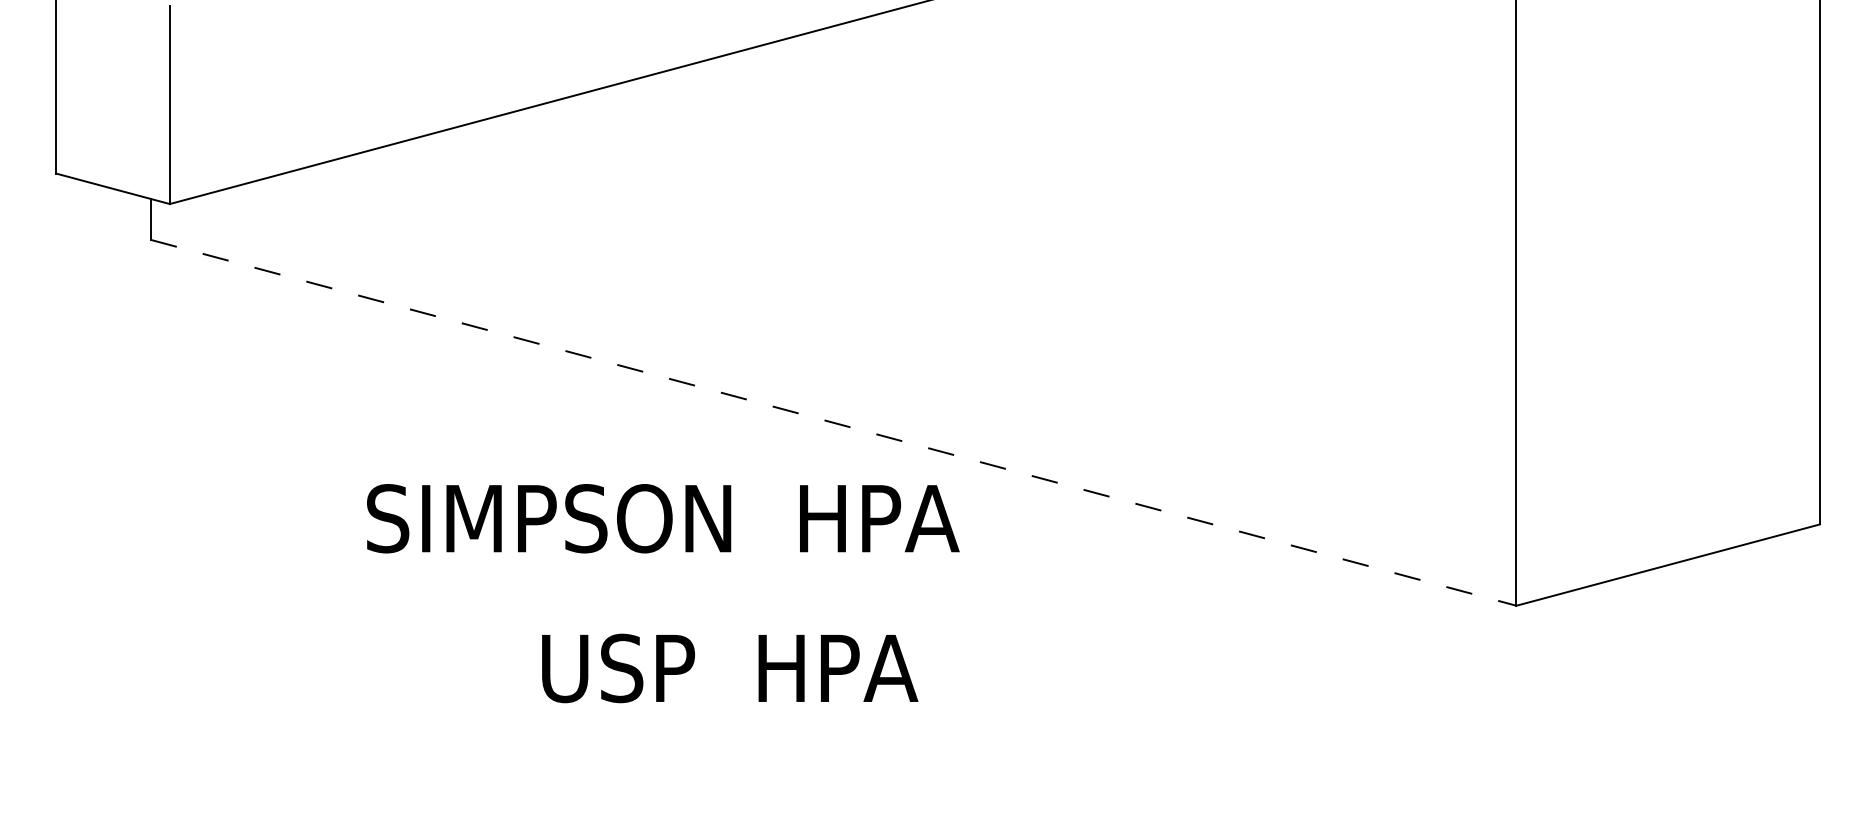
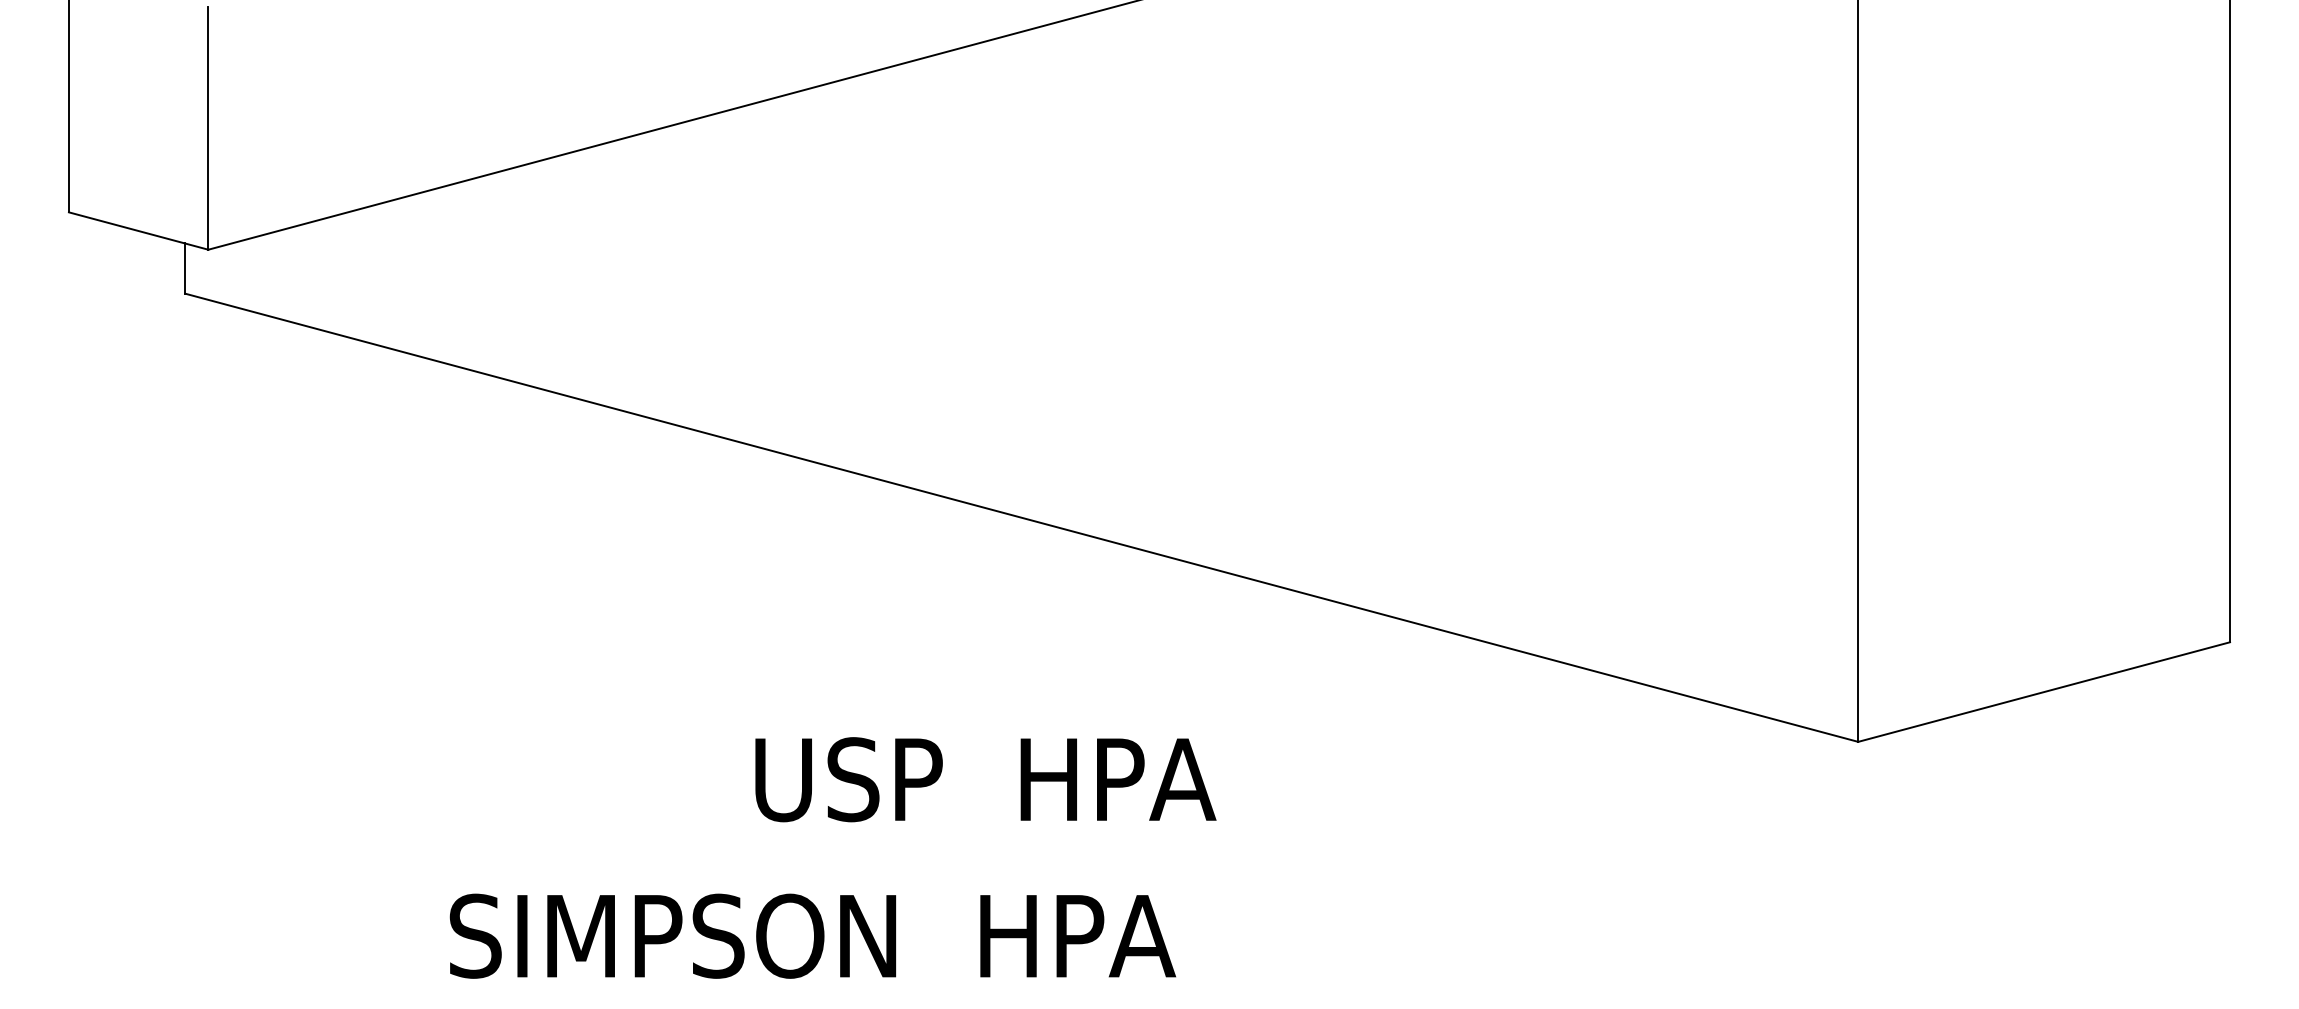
line: (834, 422) -> (1022, 517), dashed -> solid
text: (662, 518) -> (812, 935), moved
text: (729, 668) -> (985, 779), moved

